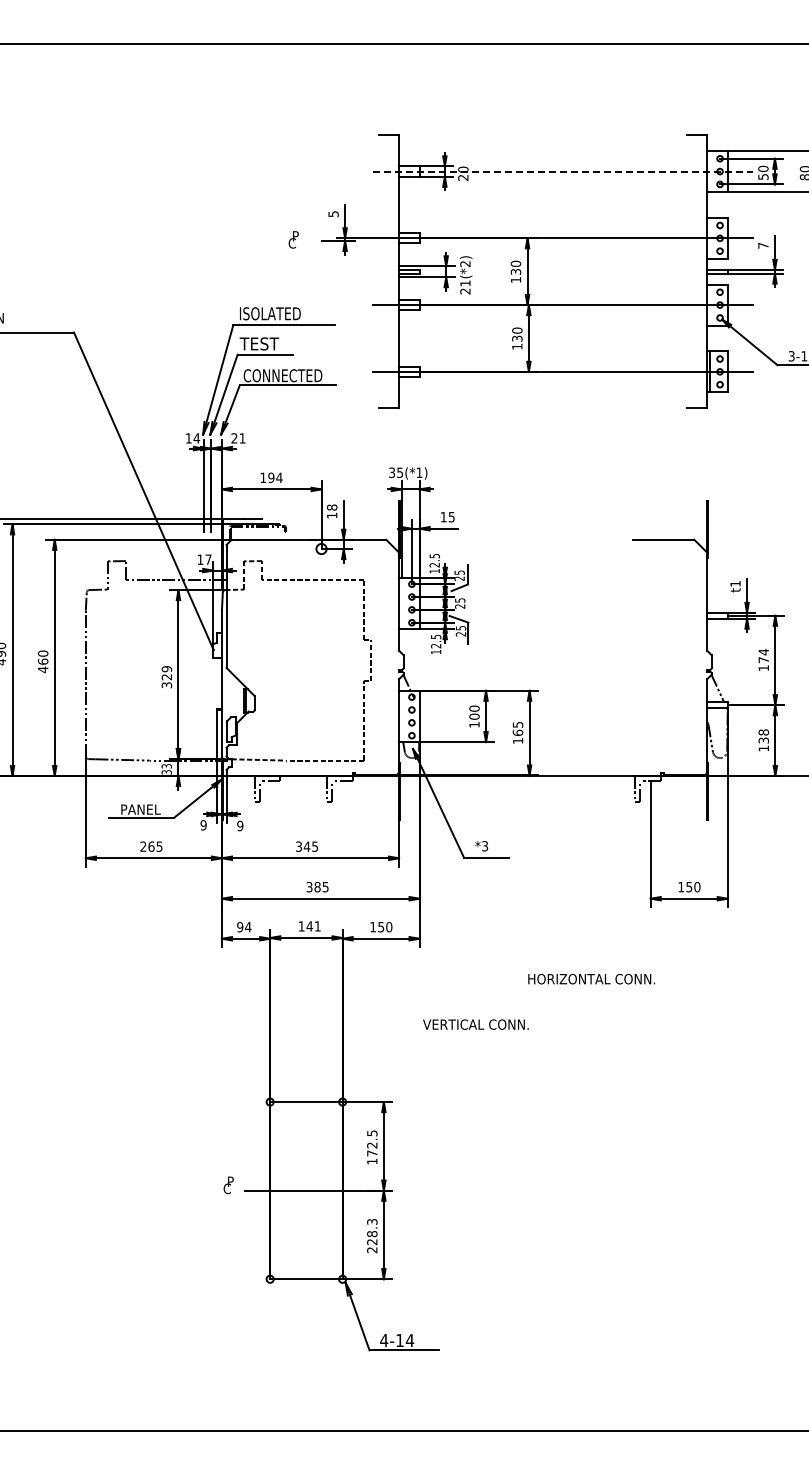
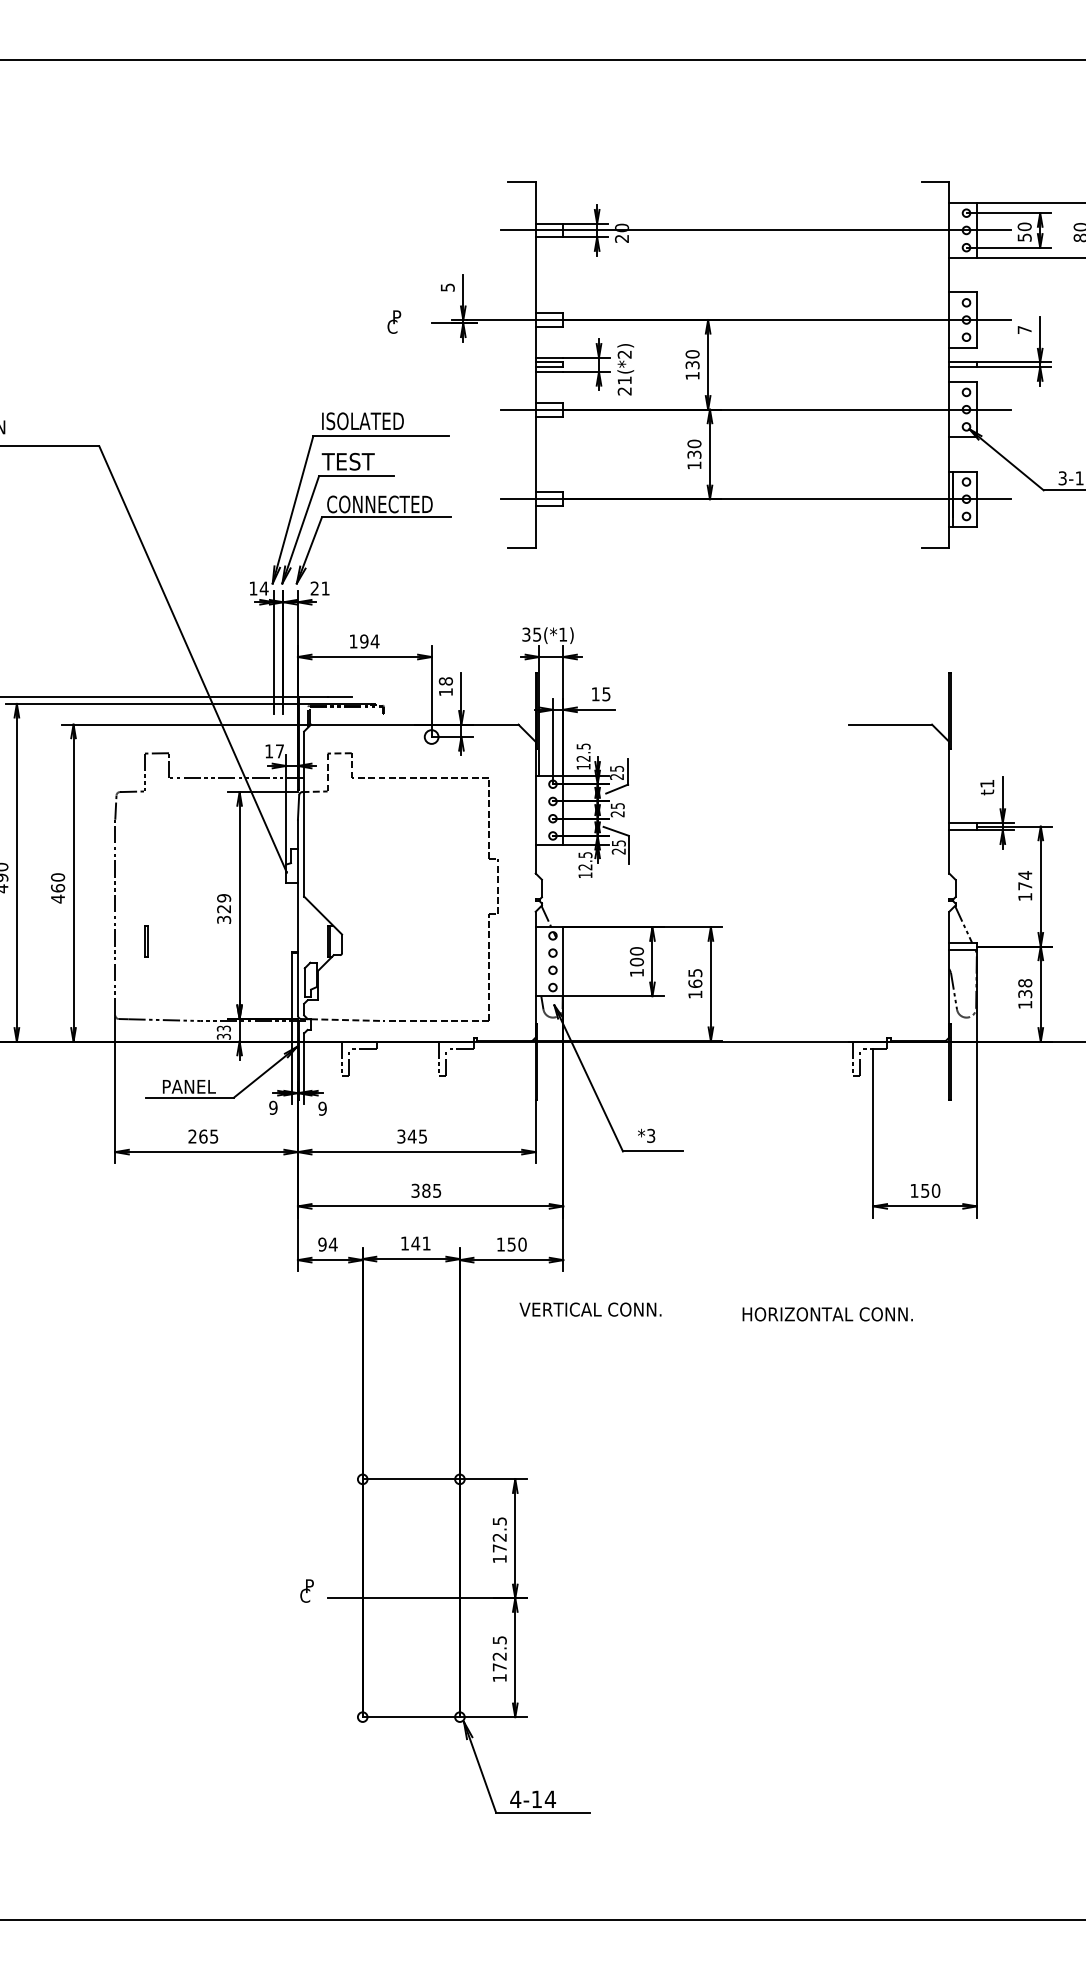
line: (563, 171) -> (756, 230), dashed -> solid
line: (108, 700) -> (145, 940), added
text: (591, 979) -> (827, 1314), moved
text: (475, 1024) -> (589, 1309), moved
text: (372, 1236) -> (500, 1659), 228.3 -> 172.5

